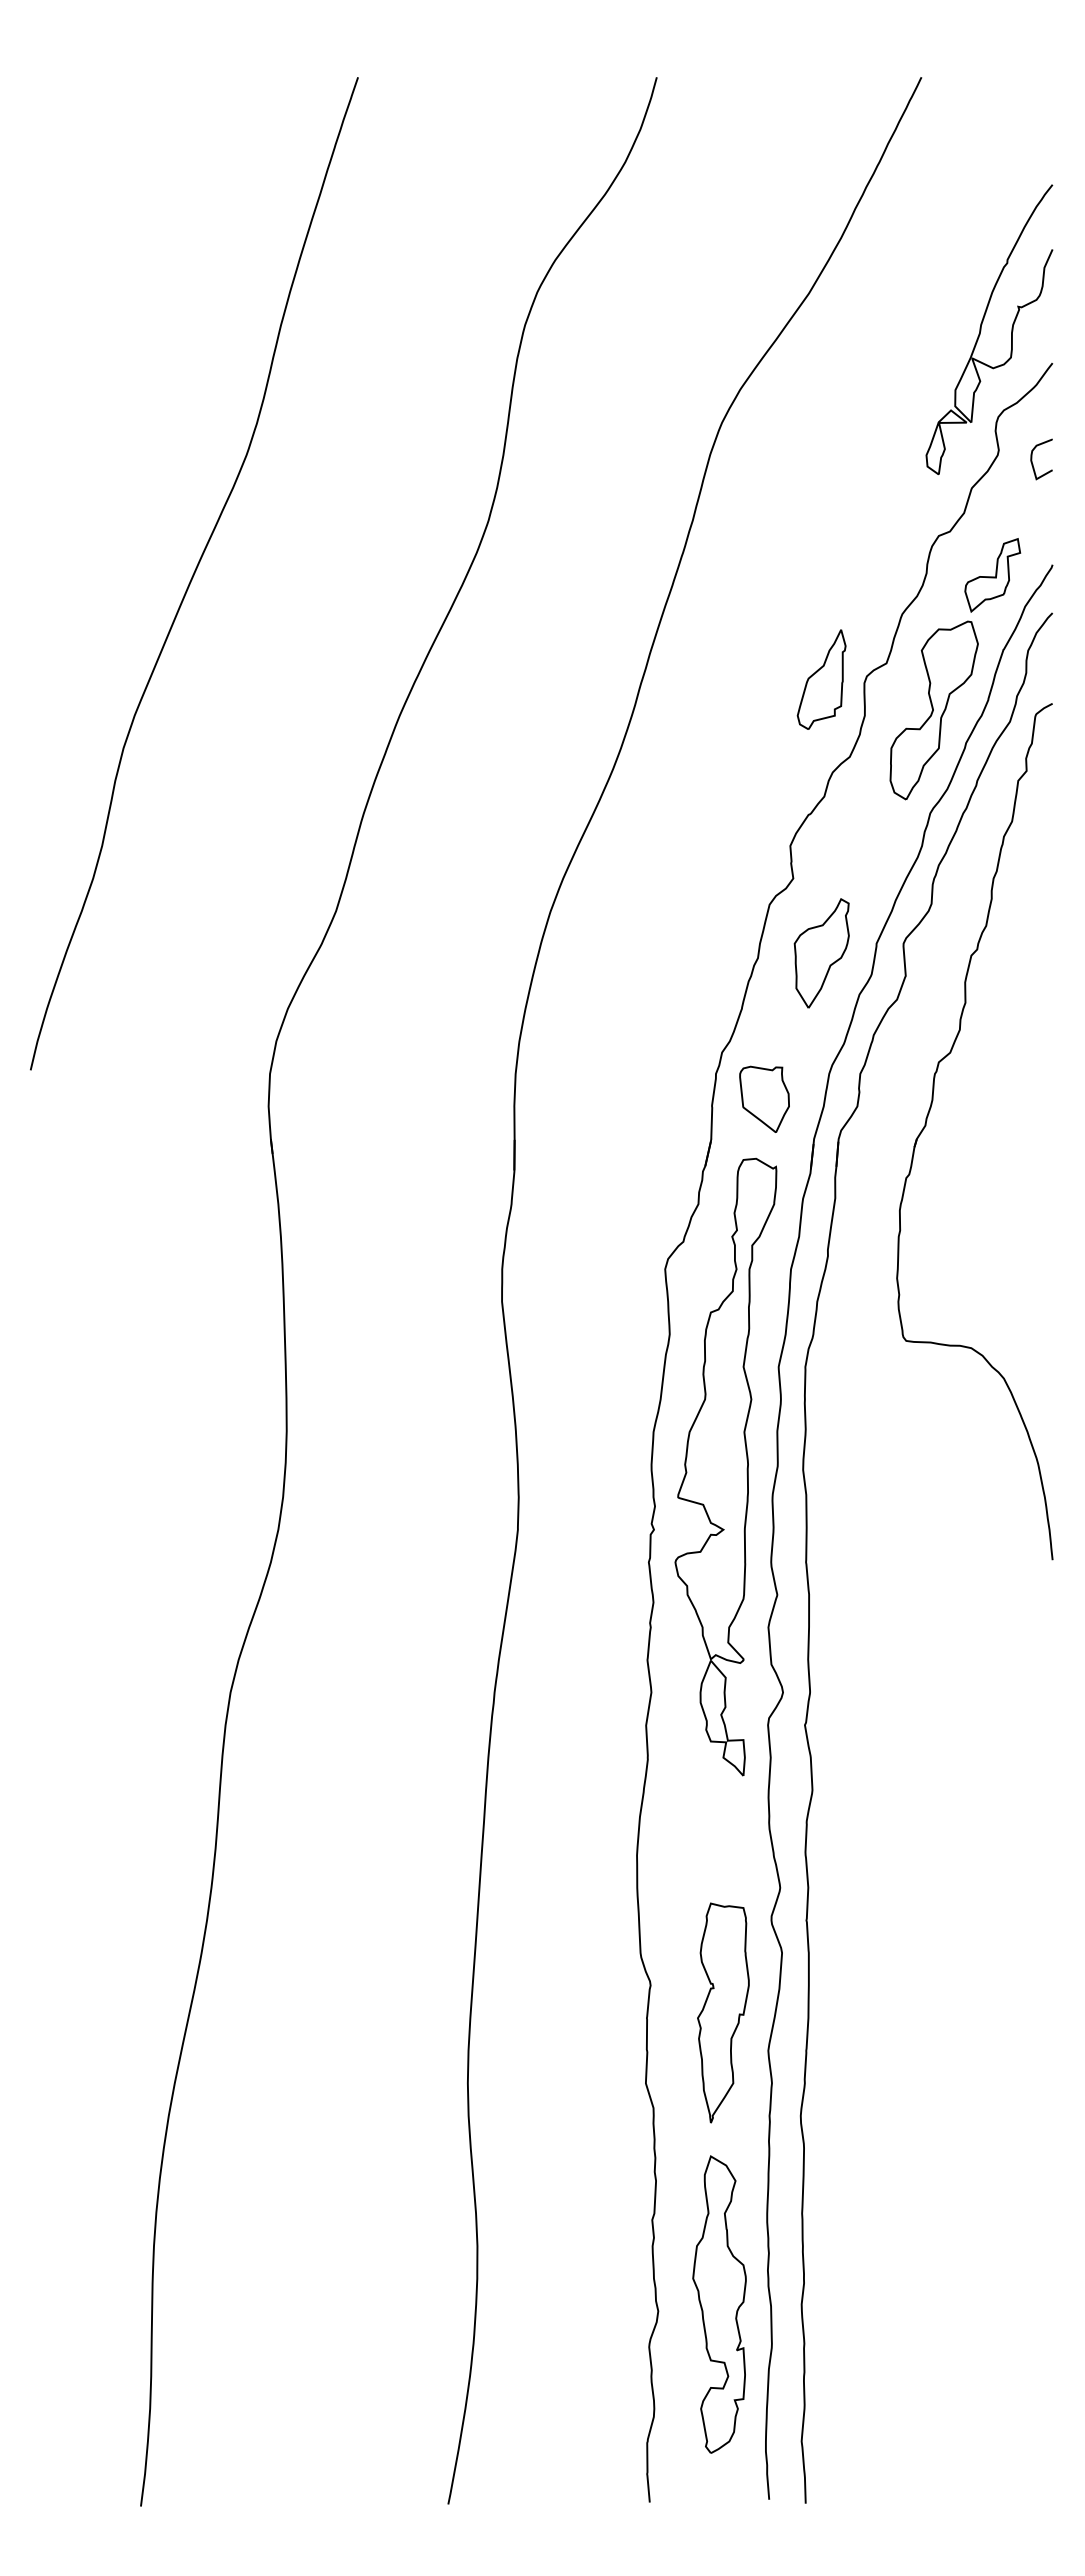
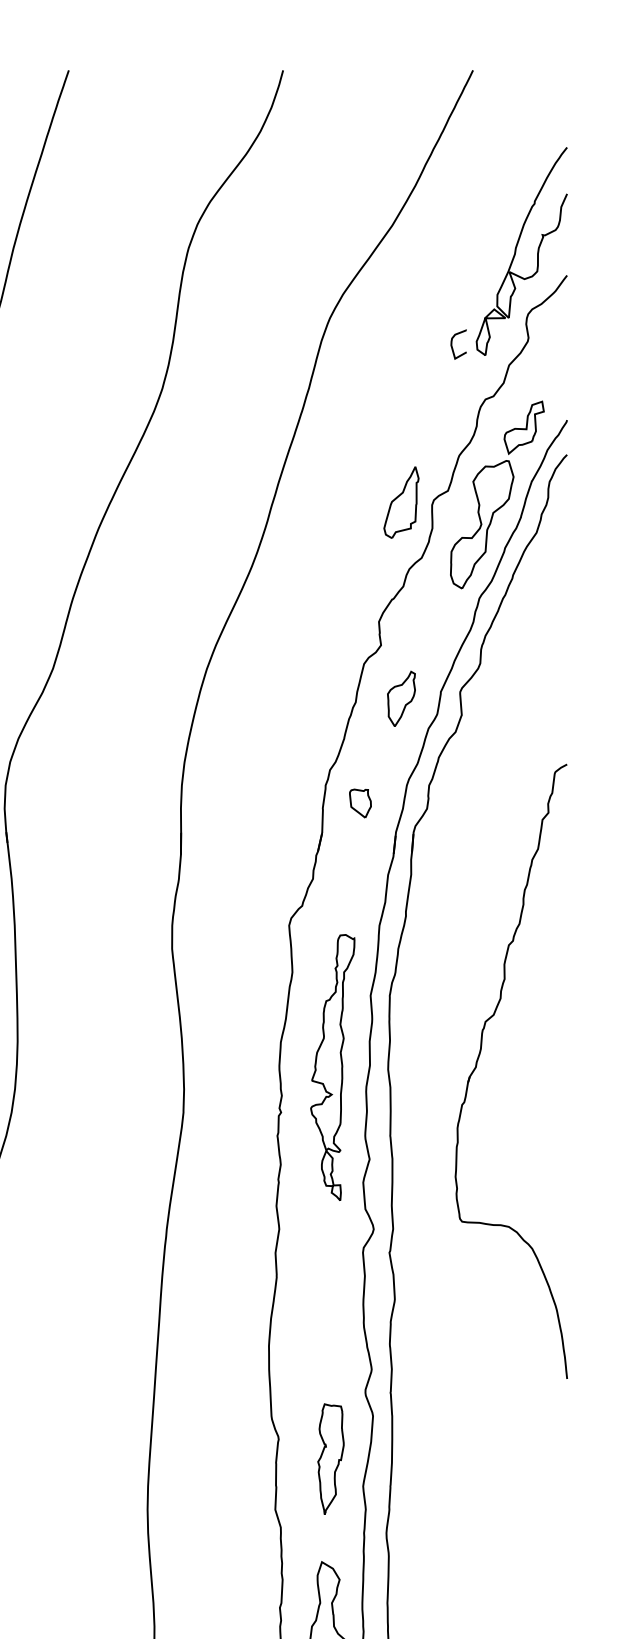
curve: (1032, 459) -> (452, 344), moved
part: (821, 953) -> (401, 699), size x0.7
part: (764, 1098) -> (360, 803), size x0.6
part: (927, 1120) -> (477, 1063), moved
part: (725, 1467) -> (332, 1067), size x0.6
part: (723, 2012) -> (331, 1458), size x0.7

